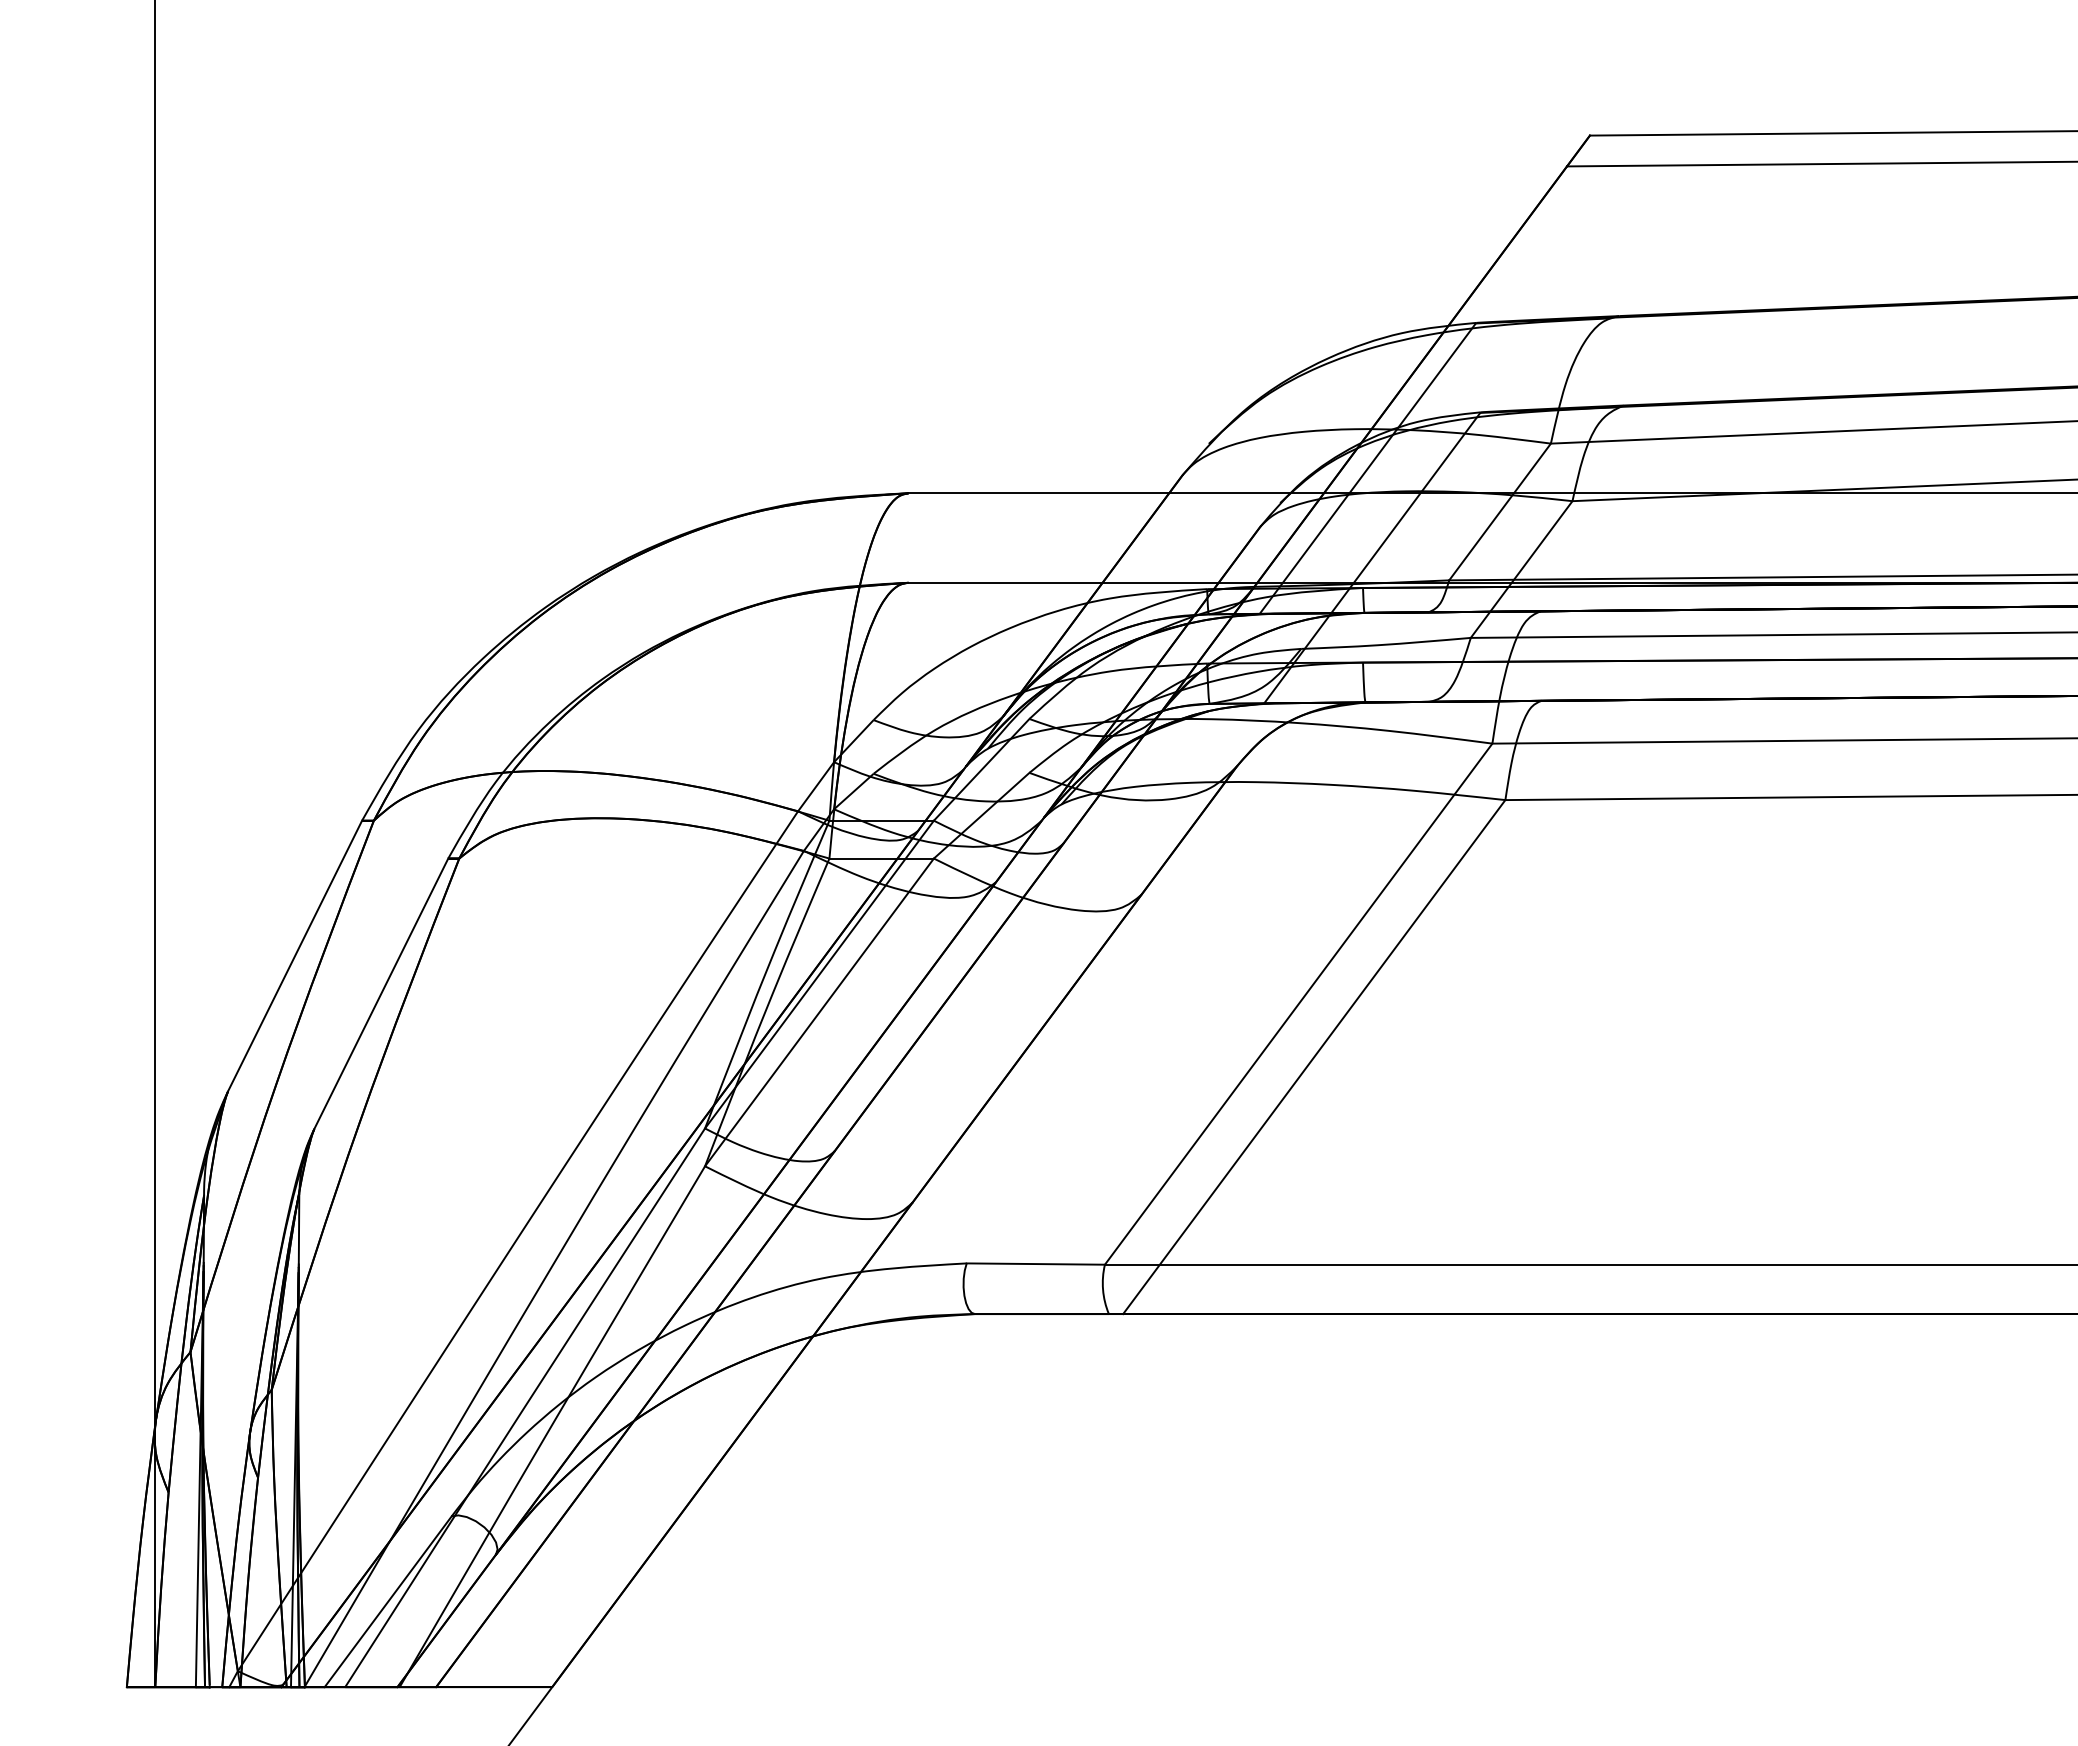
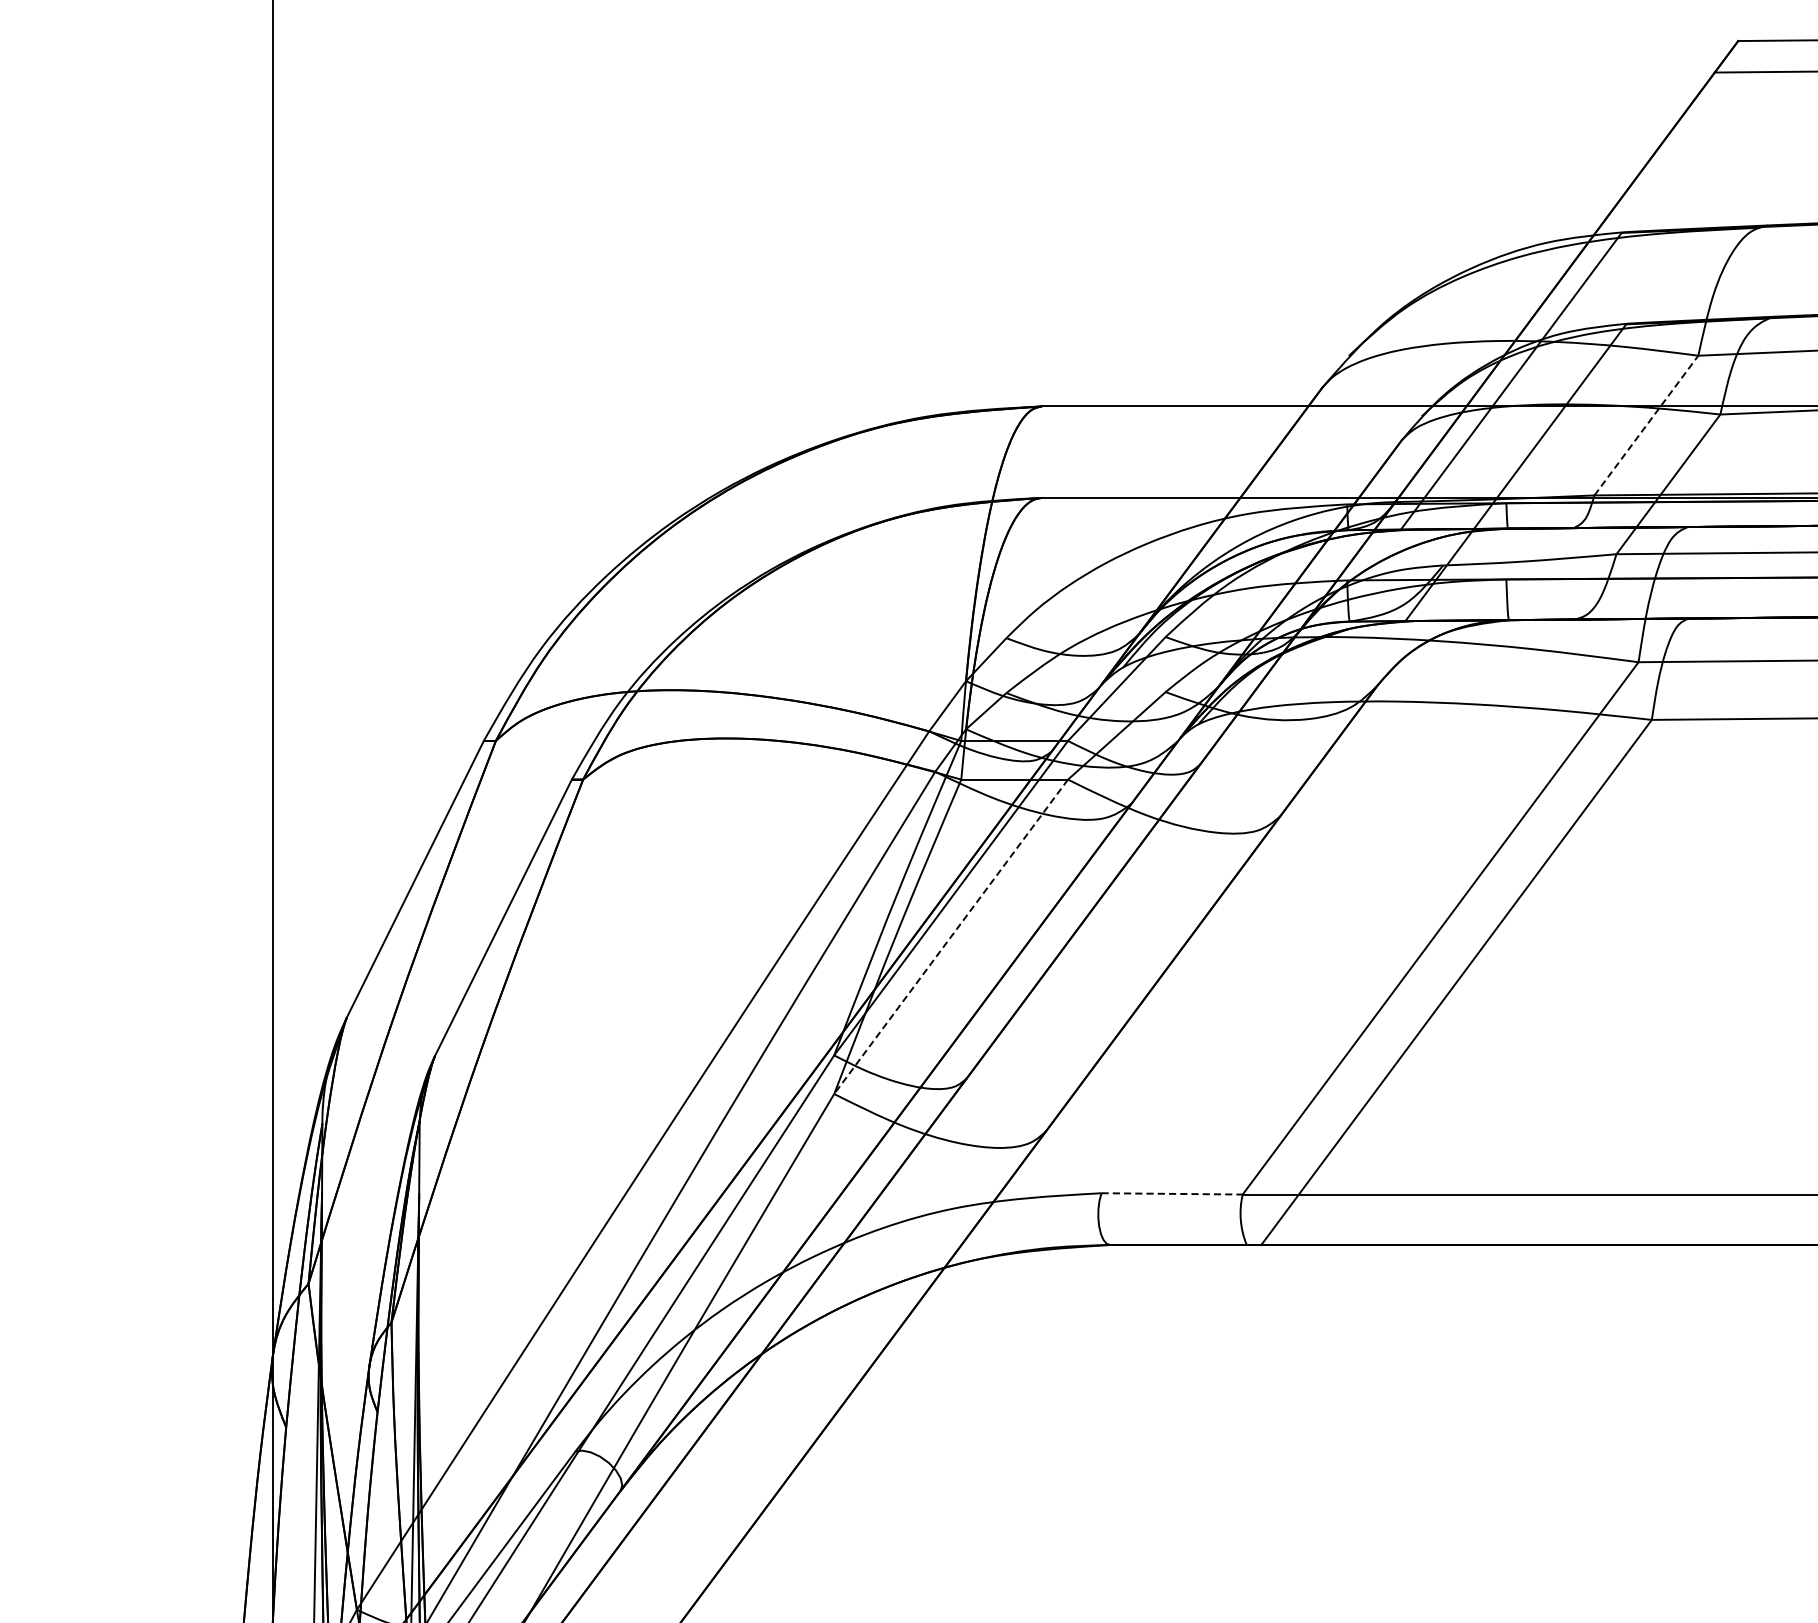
line: (1500, 511) -> (1646, 425), solid -> dashed
line: (819, 1012) -> (951, 936), solid -> dashed
line: (1036, 1264) -> (1172, 1194), solid -> dashed

